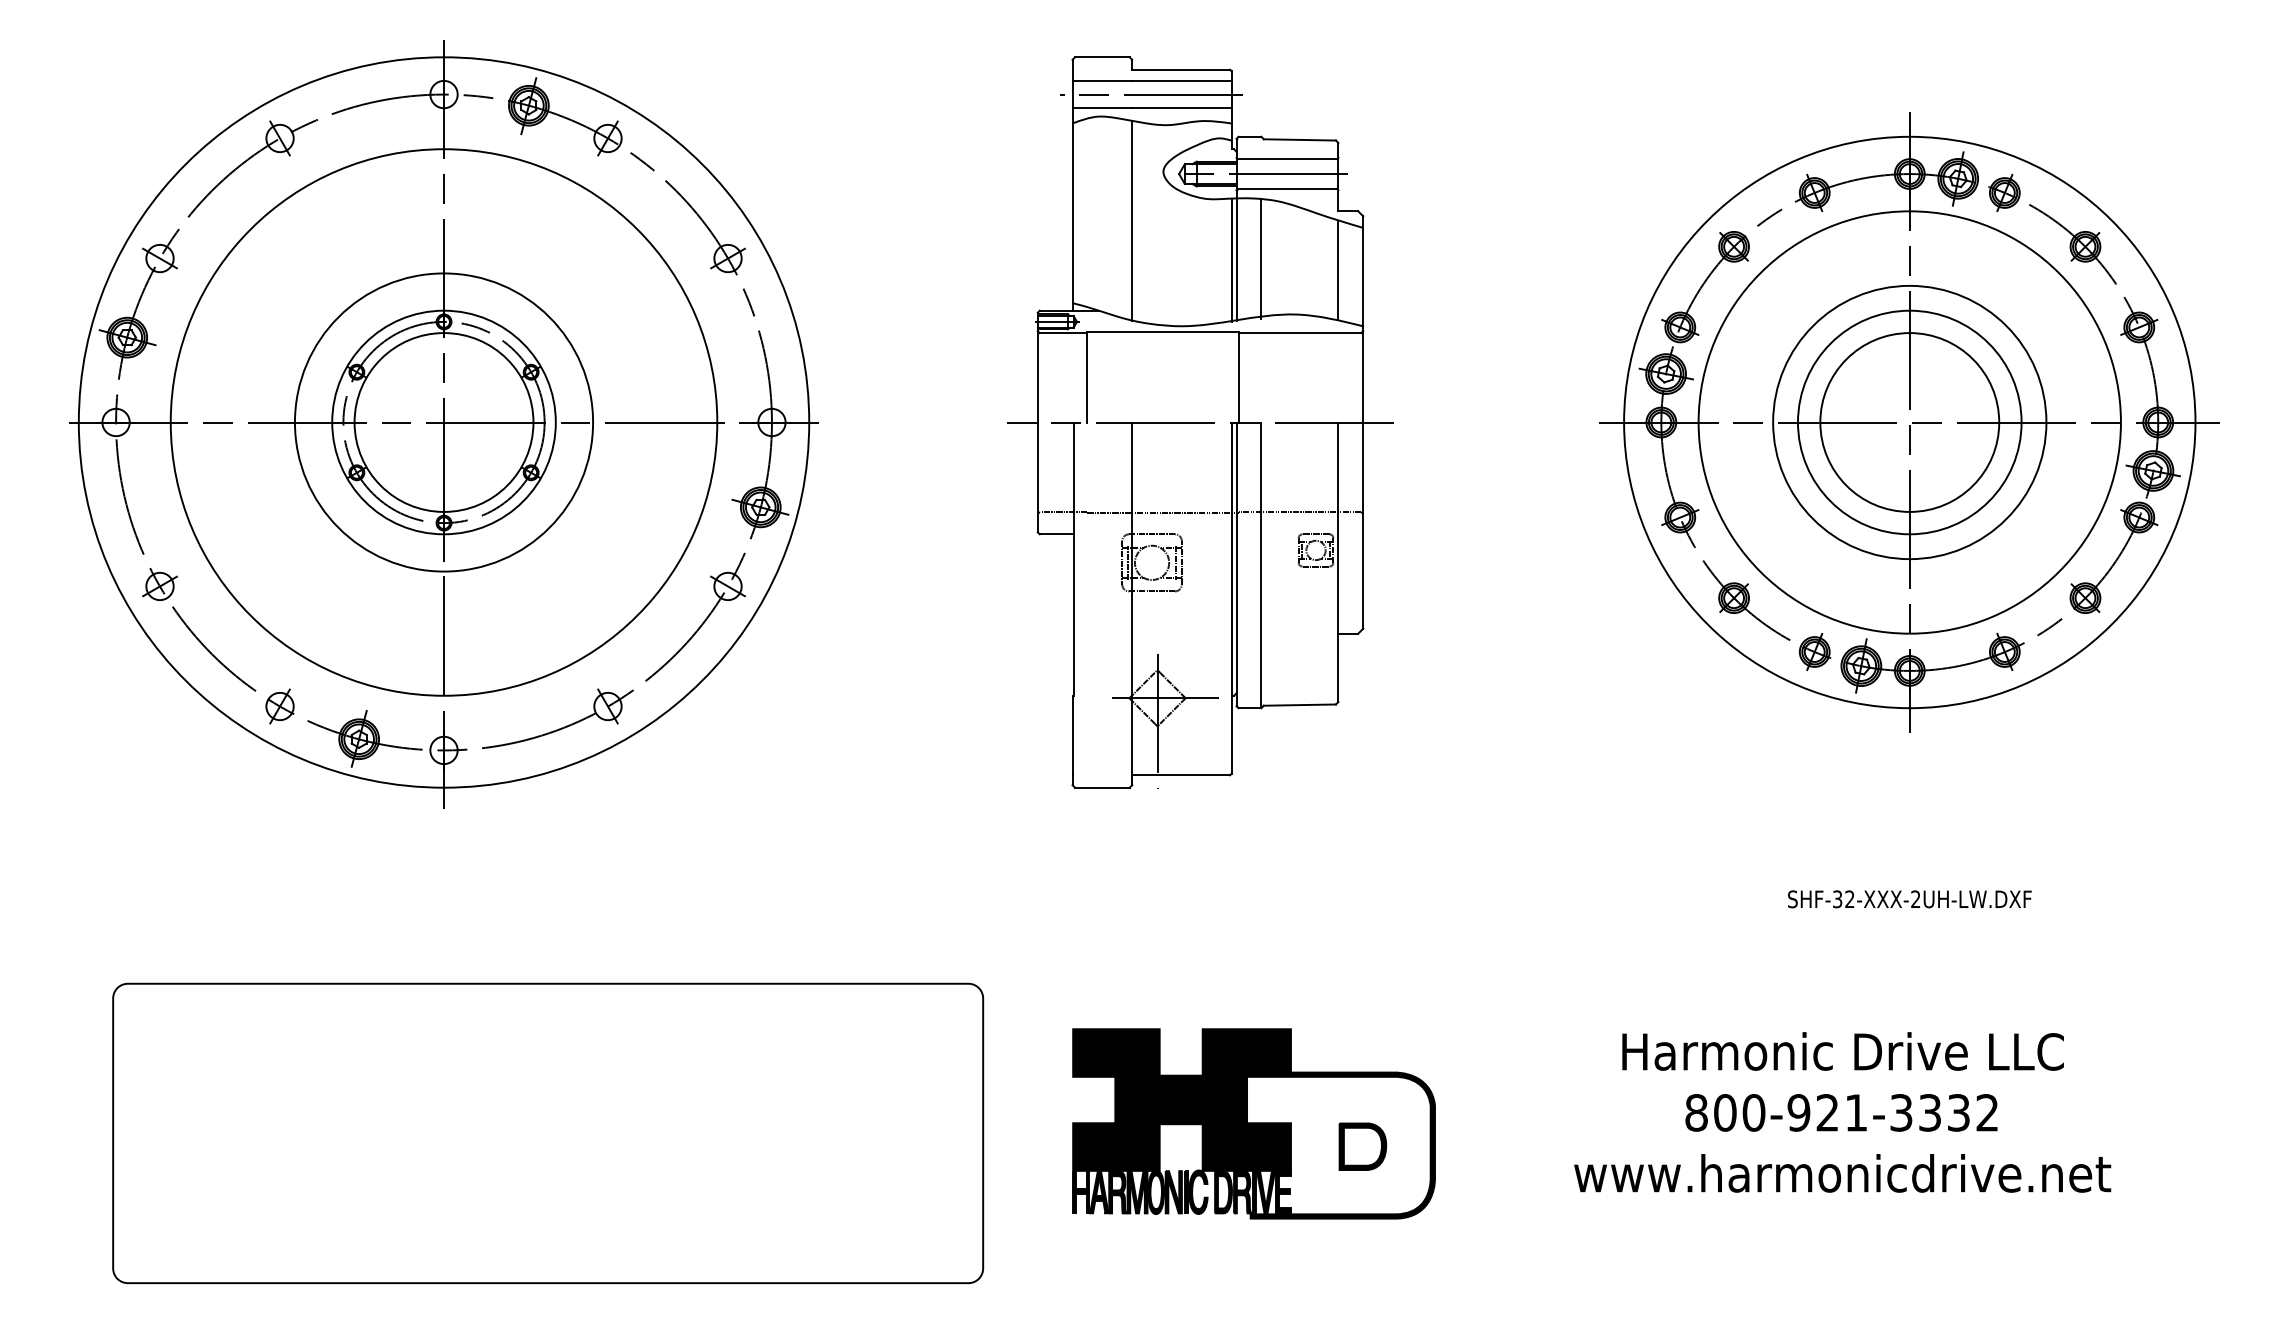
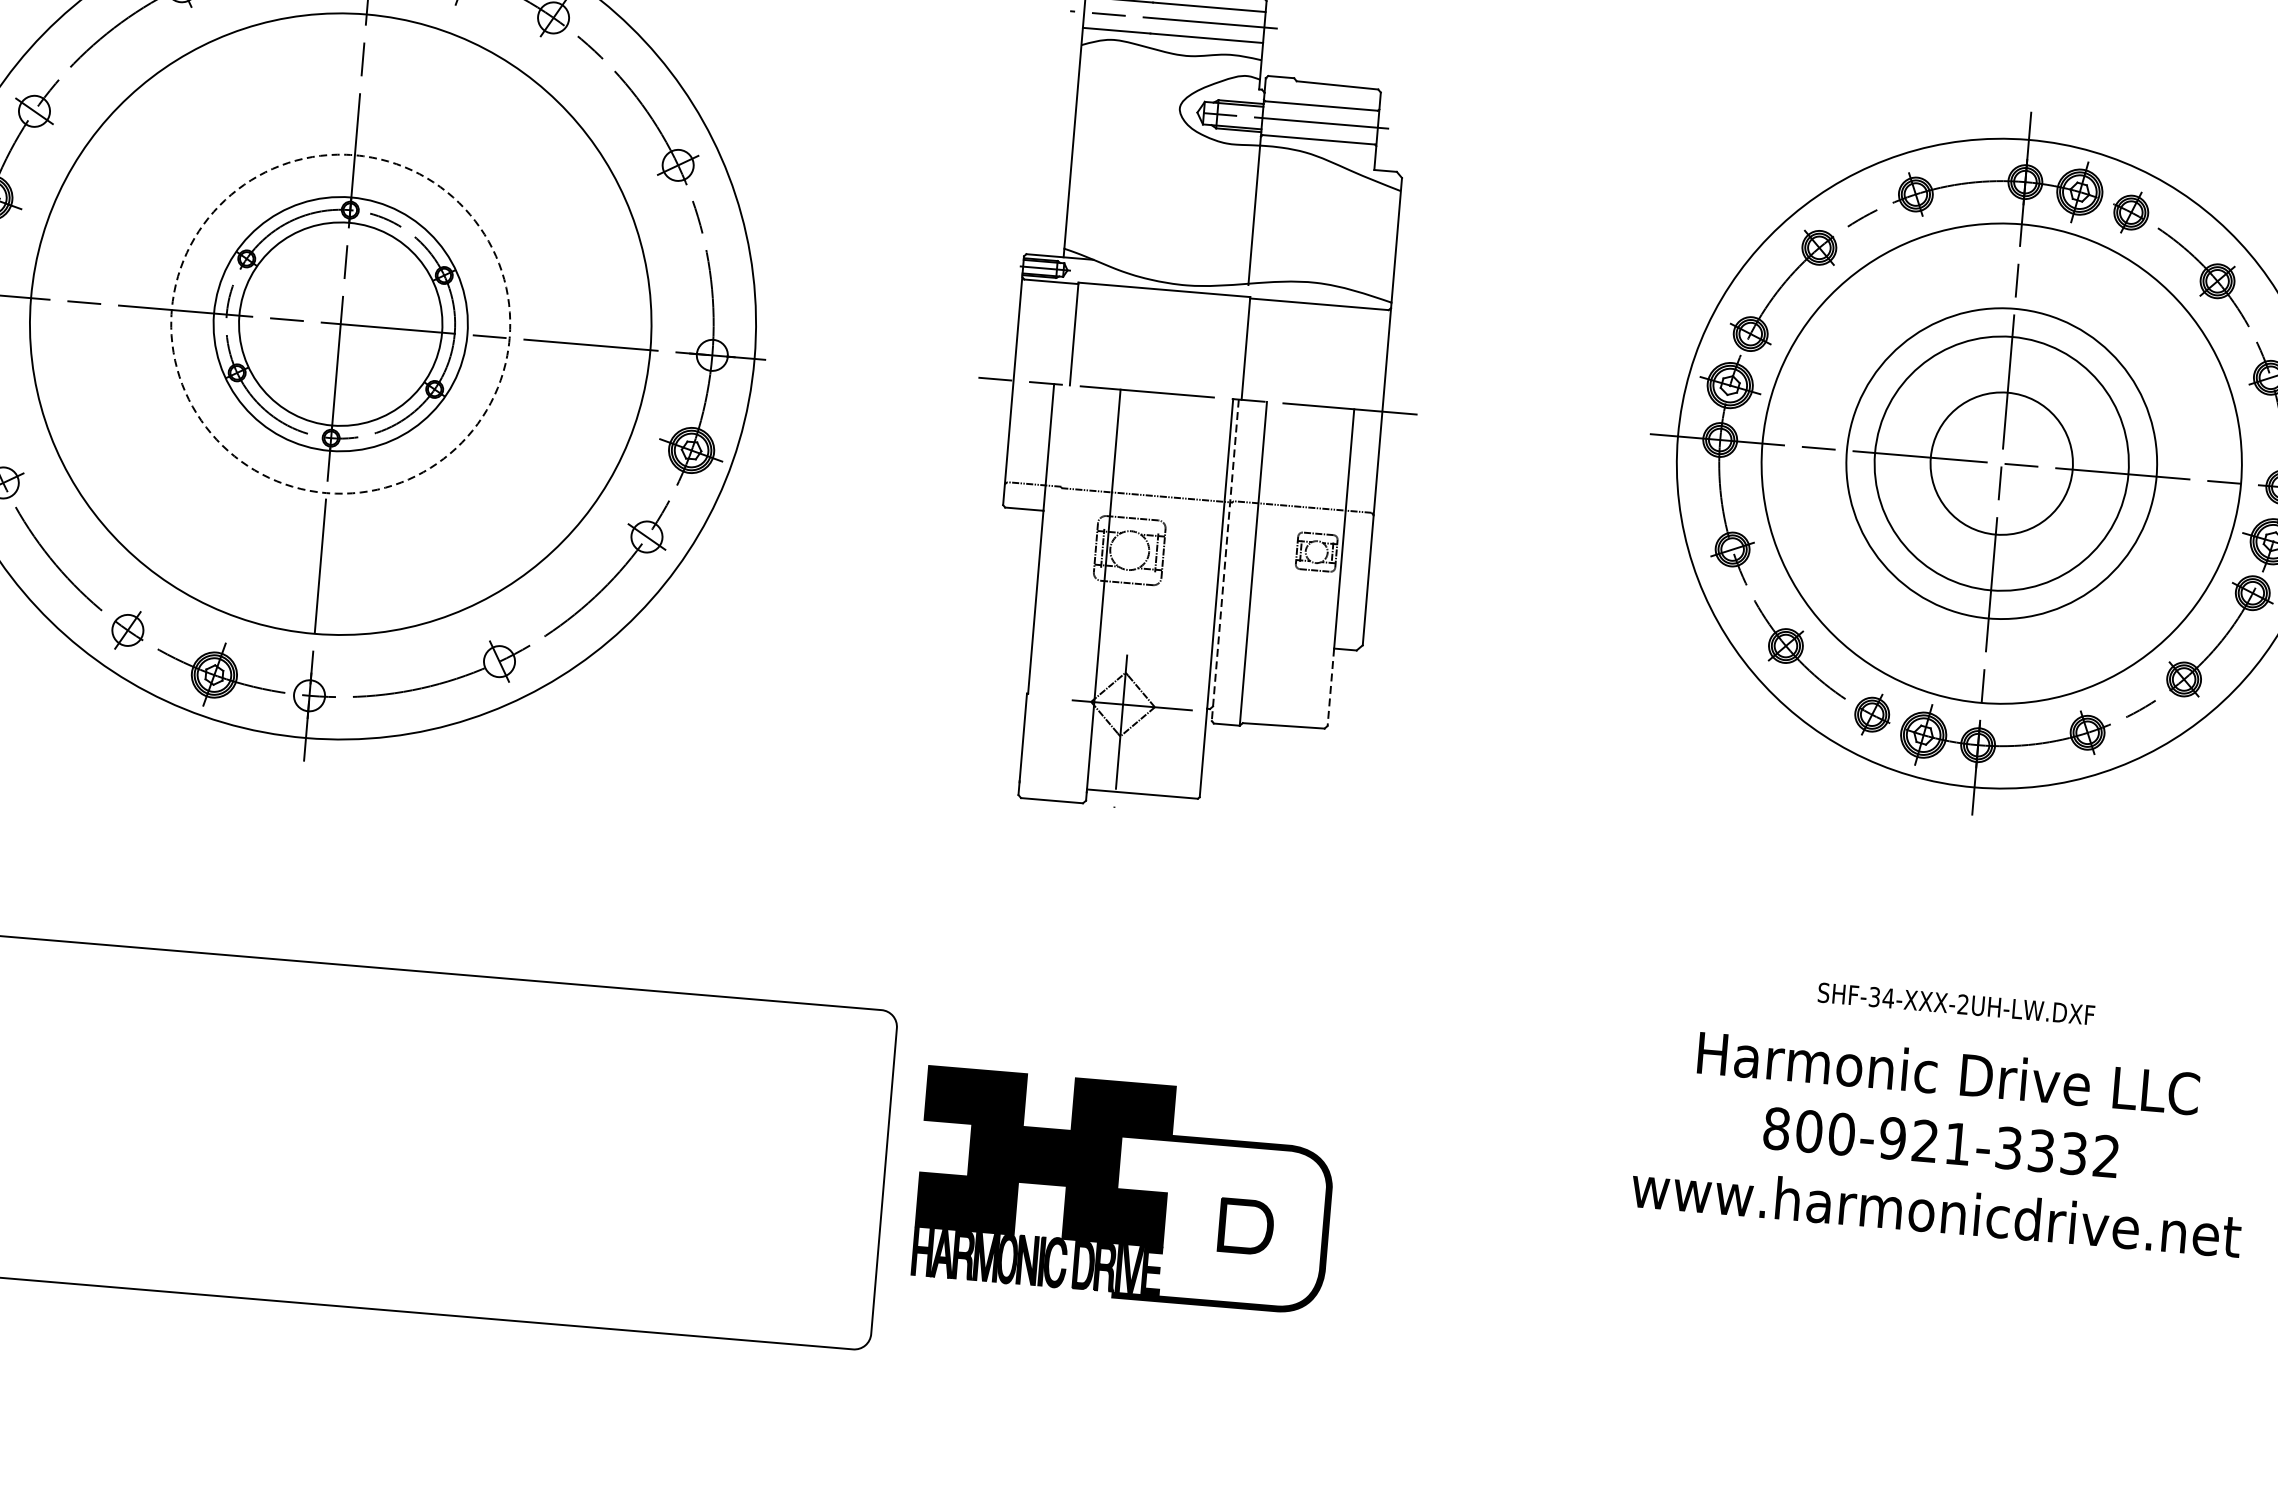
line: (1132, 220) -> (1140, 160), removed
line: (1261, 258) -> (1282, 216), removed
line: (1231, 259) -> (1248, 214), removed
line: (1338, 269) -> (1368, 235), removed
circle: (443, 422) -> (340, 324), solid -> dashed
circle: (1909, 422) -> (2001, 463), size x0.7
line: (1236, 564) -> (1225, 560), solid -> dashed
line: (1338, 668) -> (1330, 688), solid -> dashed
text: (1849, 898) -> (1888, 997), SHF-32-XXX-2UH-LW.DXF -> SHF-34-XXX-2UH-LW.DXF
text: (1842, 1112) -> (1942, 1142), moved
part: (1253, 1123) -> (1124, 1189), moved

